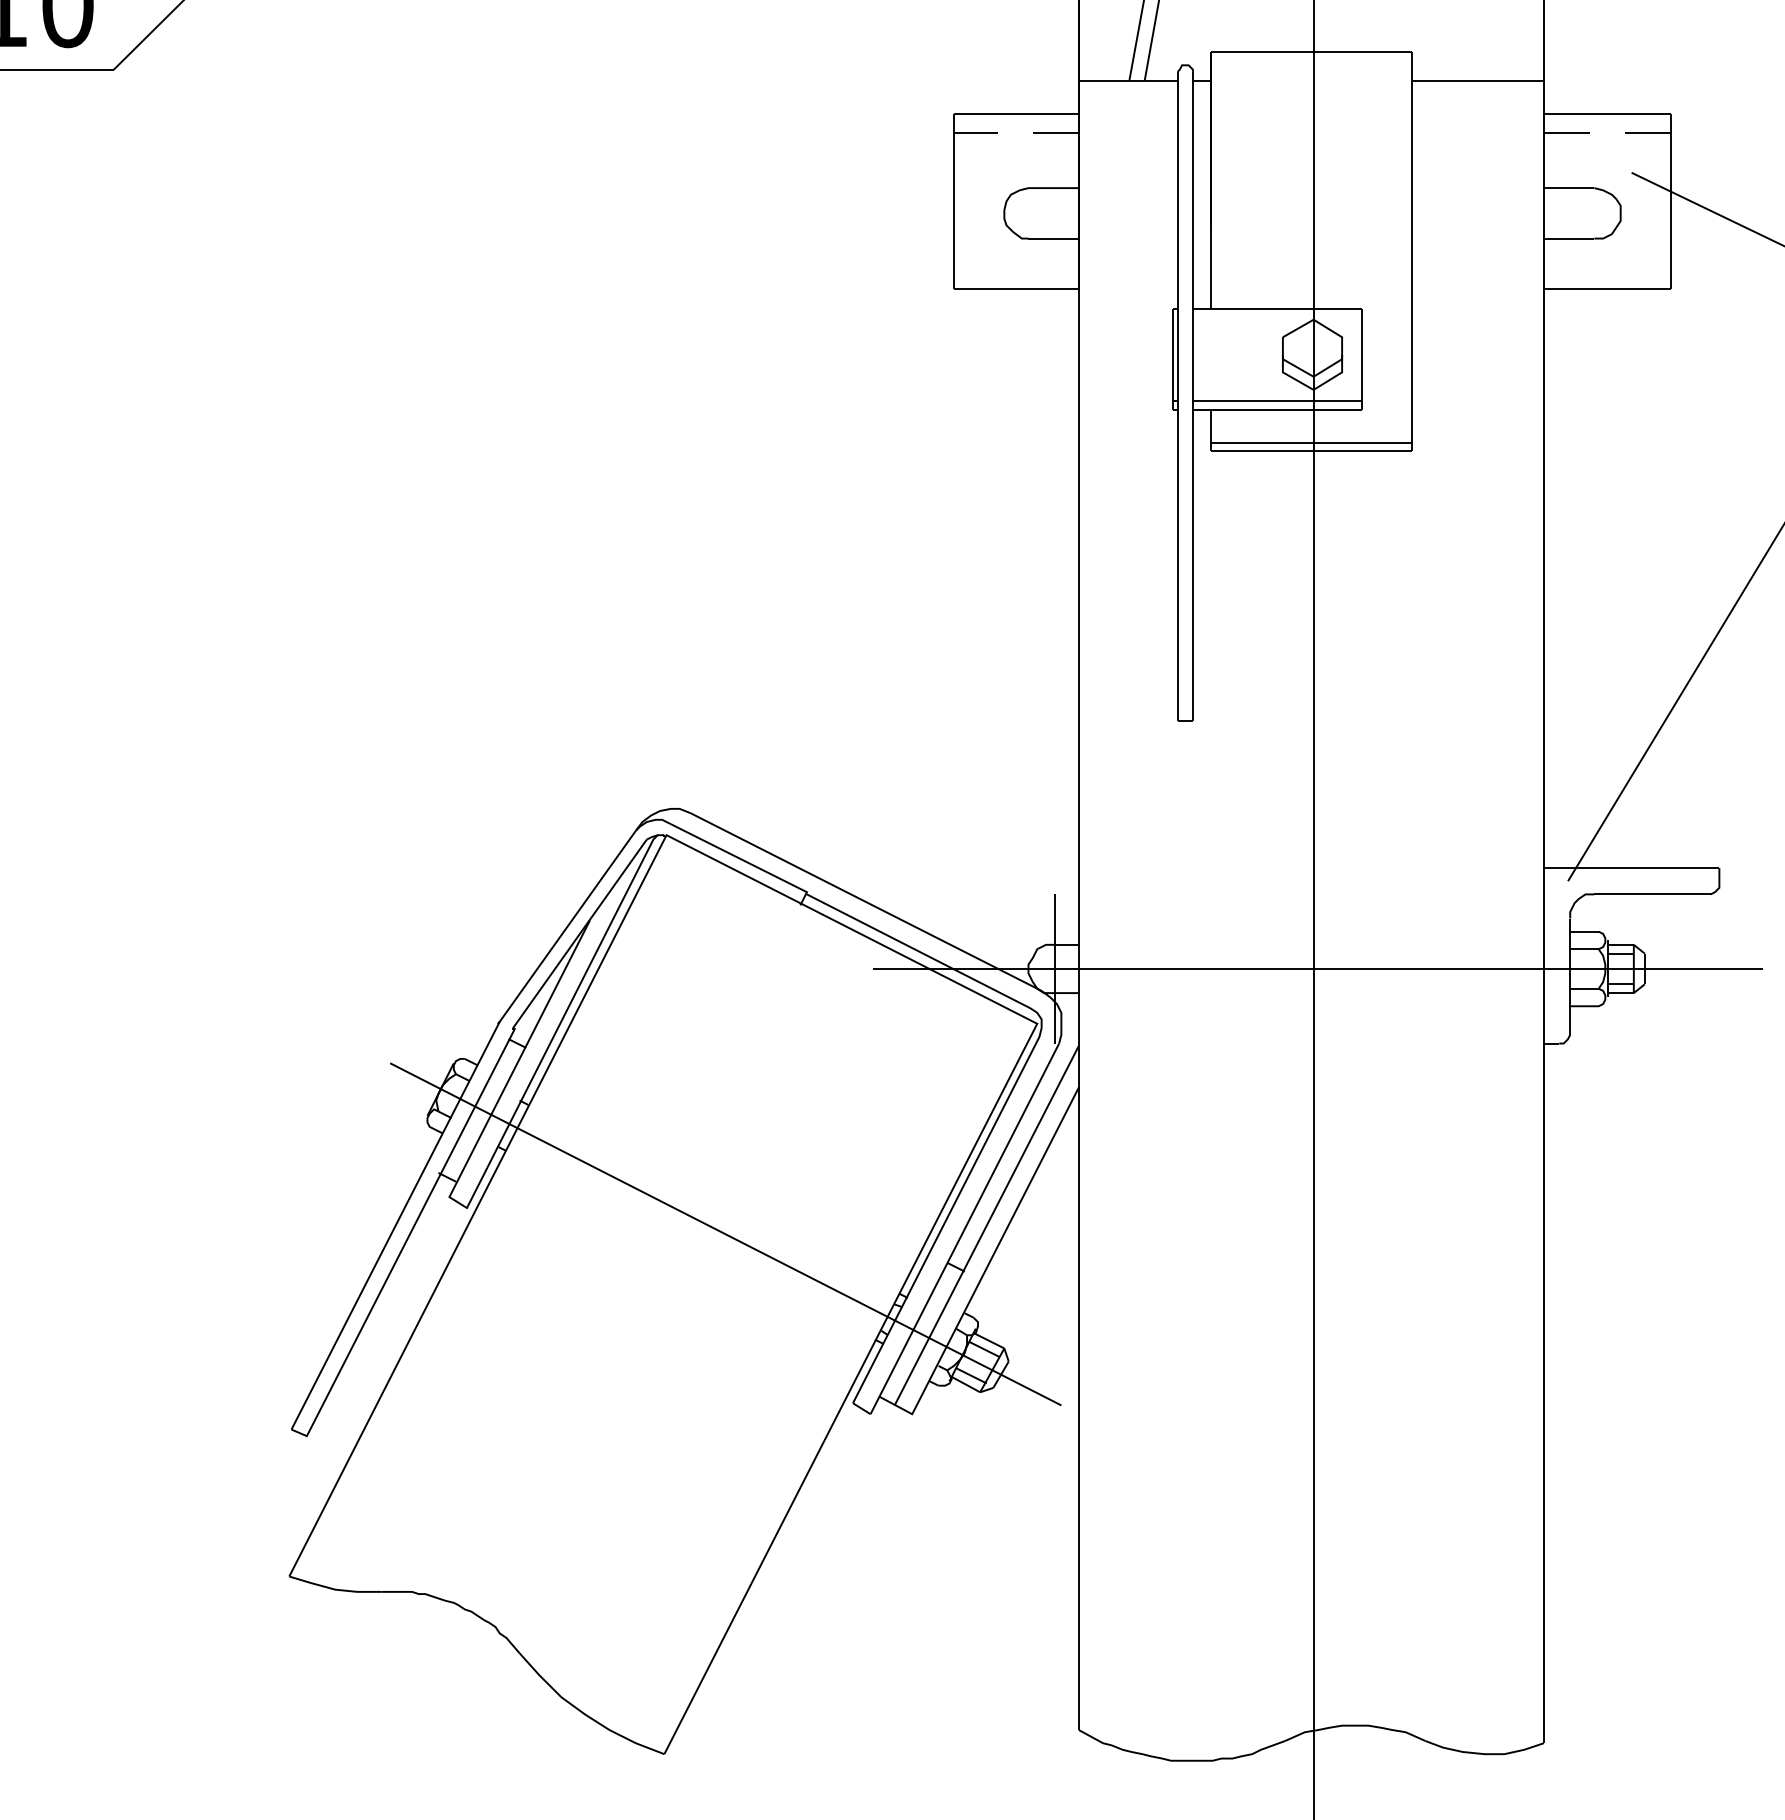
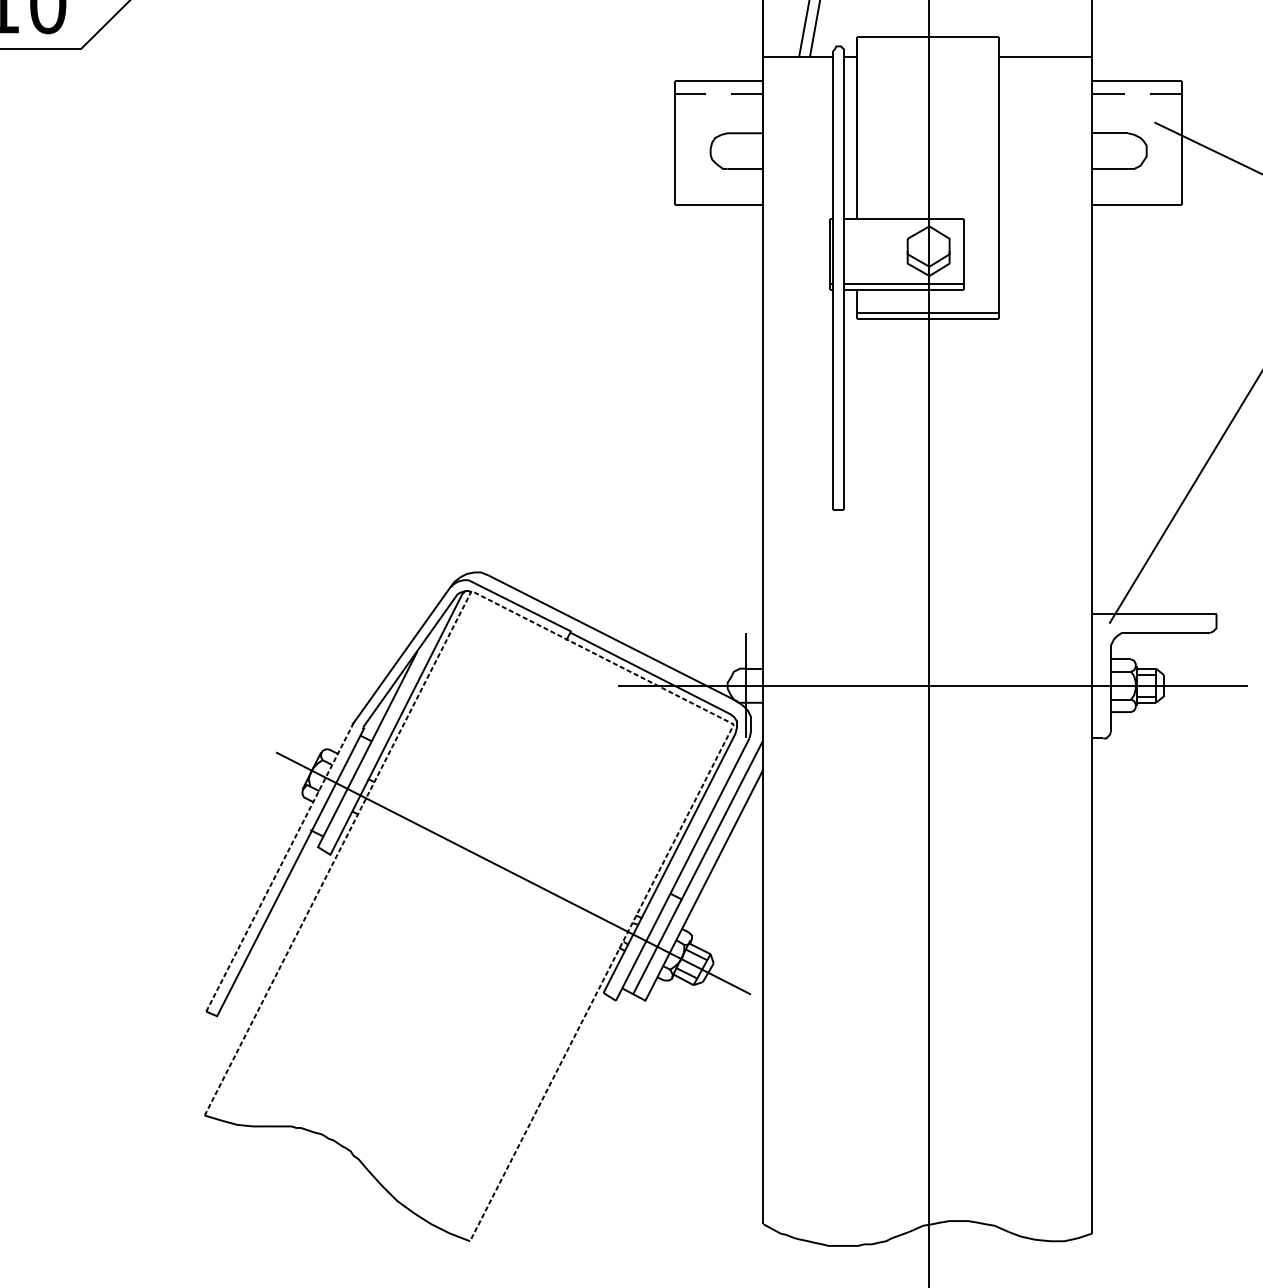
line: (847, 927) -> (599, 656), solid -> dashed
line: (395, 1226) -> (279, 867), solid -> dashed

